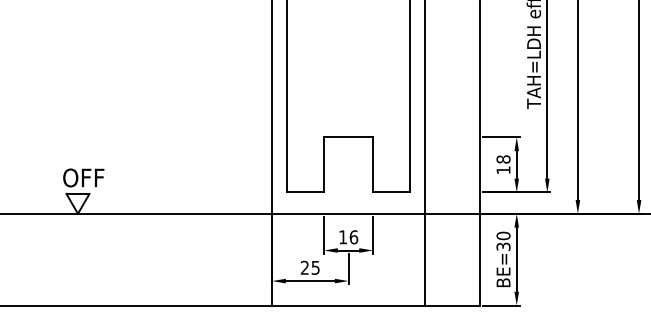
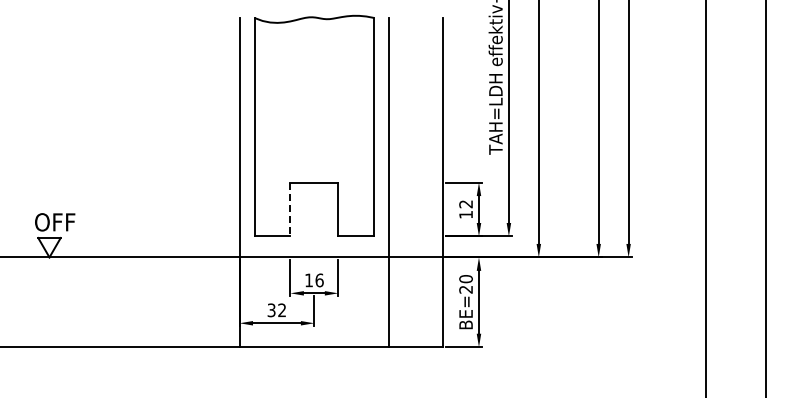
text: (502, 159) -> (465, 204), 18 -> 12
line: (324, 164) -> (290, 209), solid -> dashed
text: (502, 246) -> (465, 289), BE=30 -> BE=20
text: (309, 268) -> (276, 310), 25 -> 32

